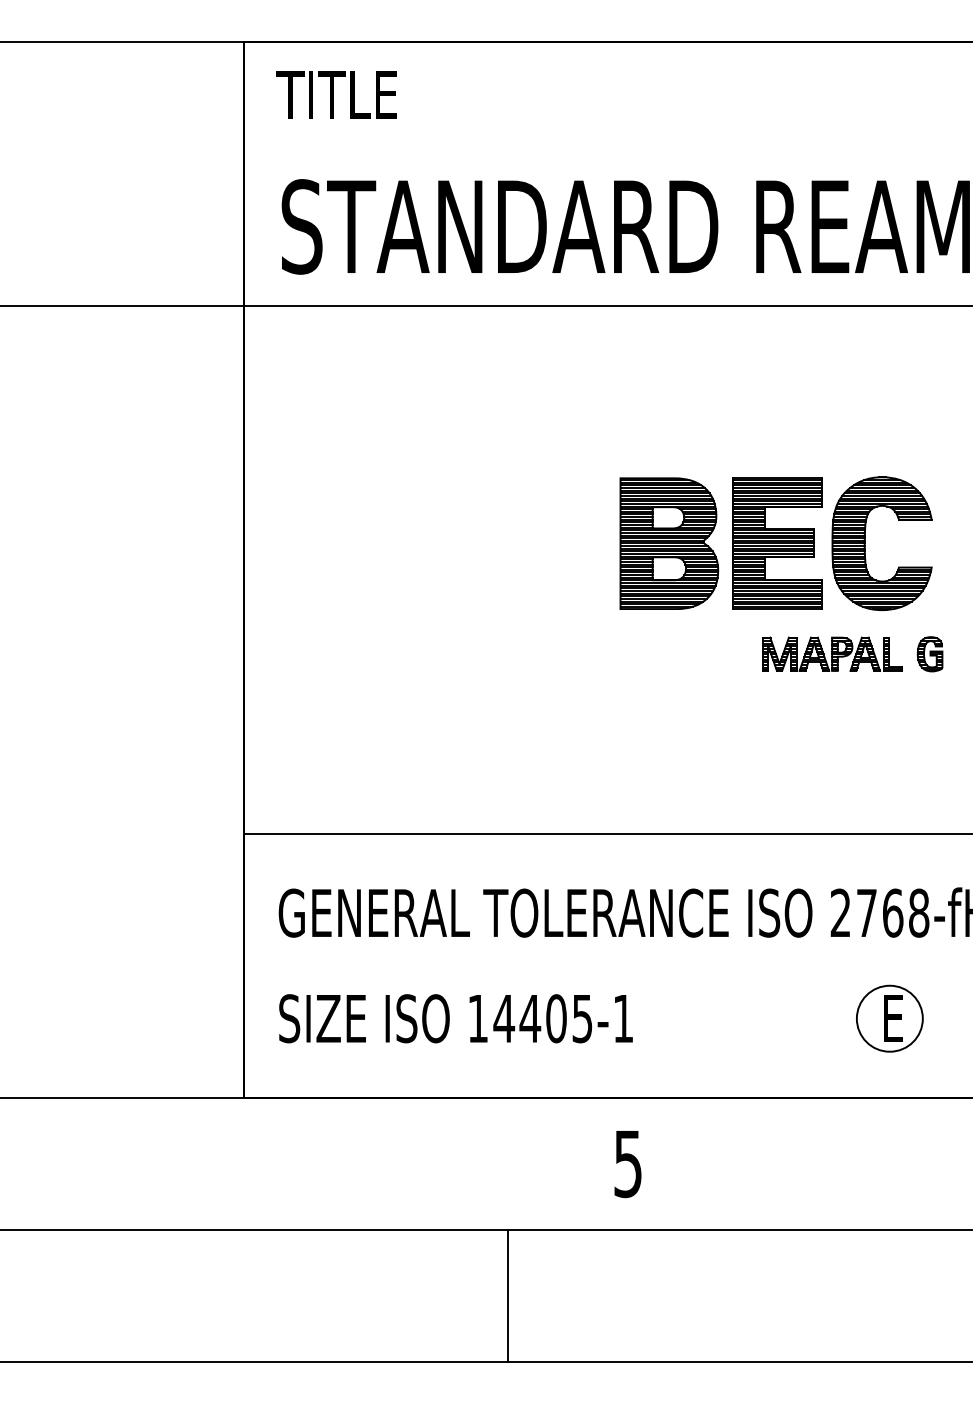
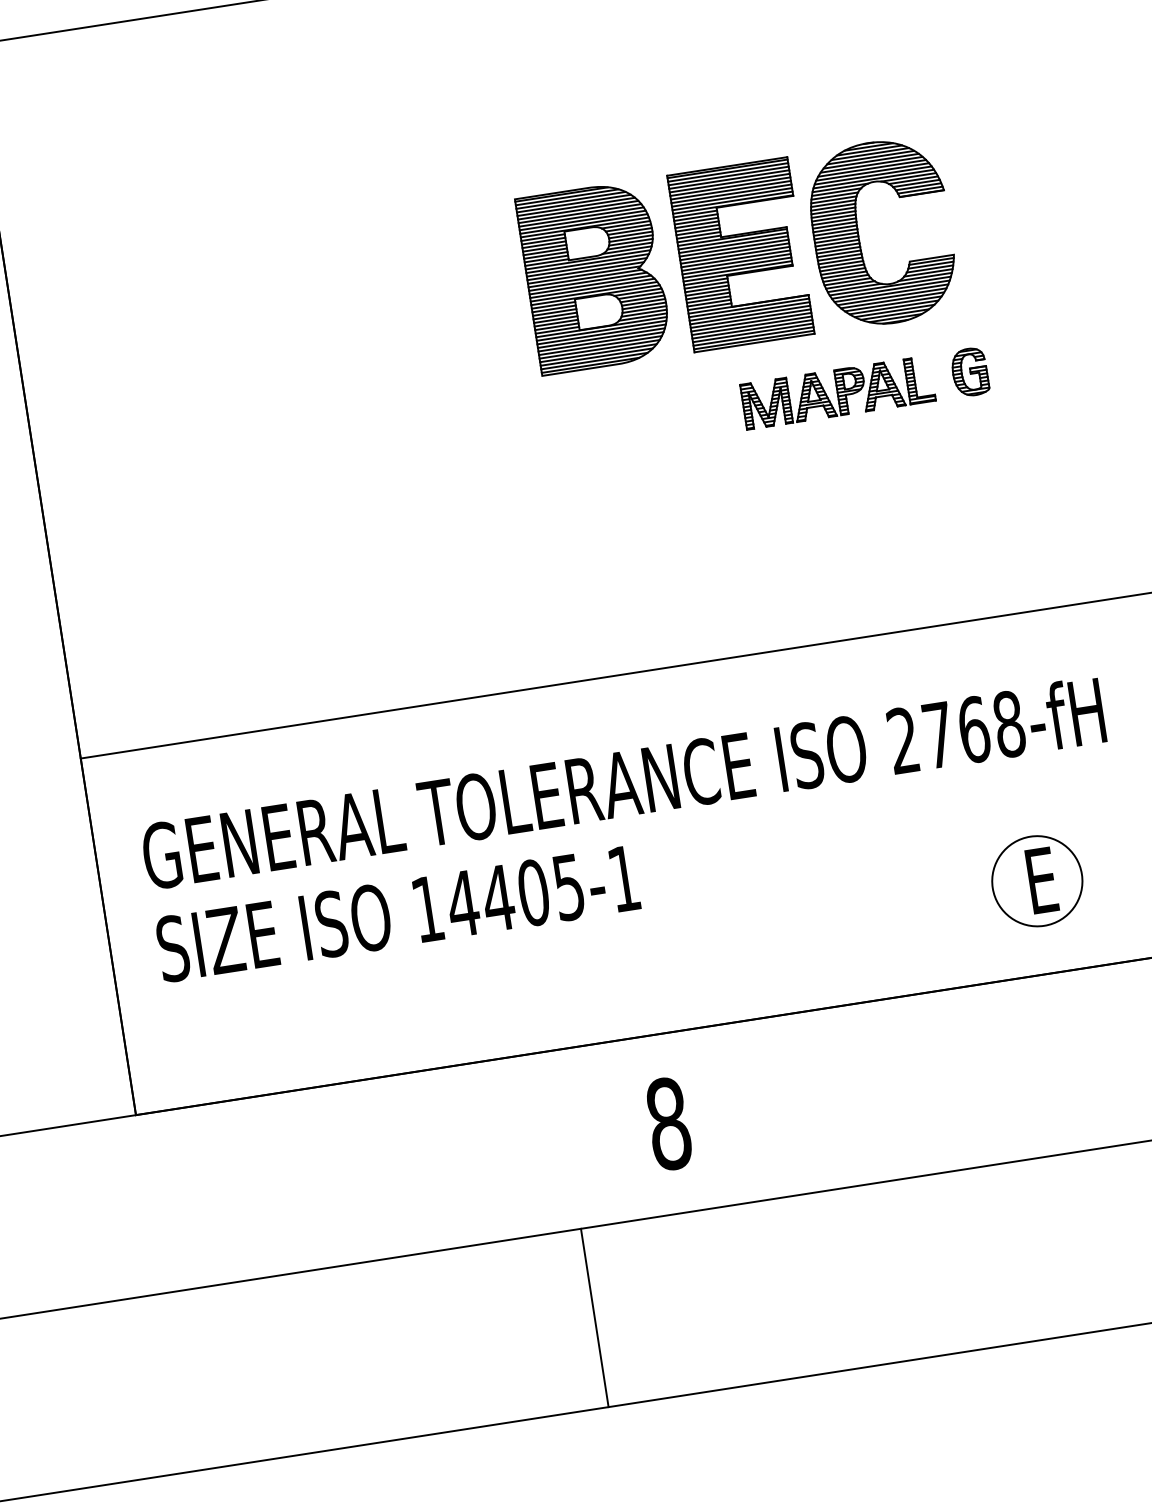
text: (455, 1018) -> (397, 913), moved
part: (889, 1018) -> (1036, 881), moved
text: (628, 1163) -> (669, 1123), 5 -> 8
line: (508, 1295) -> (595, 1317), moved

